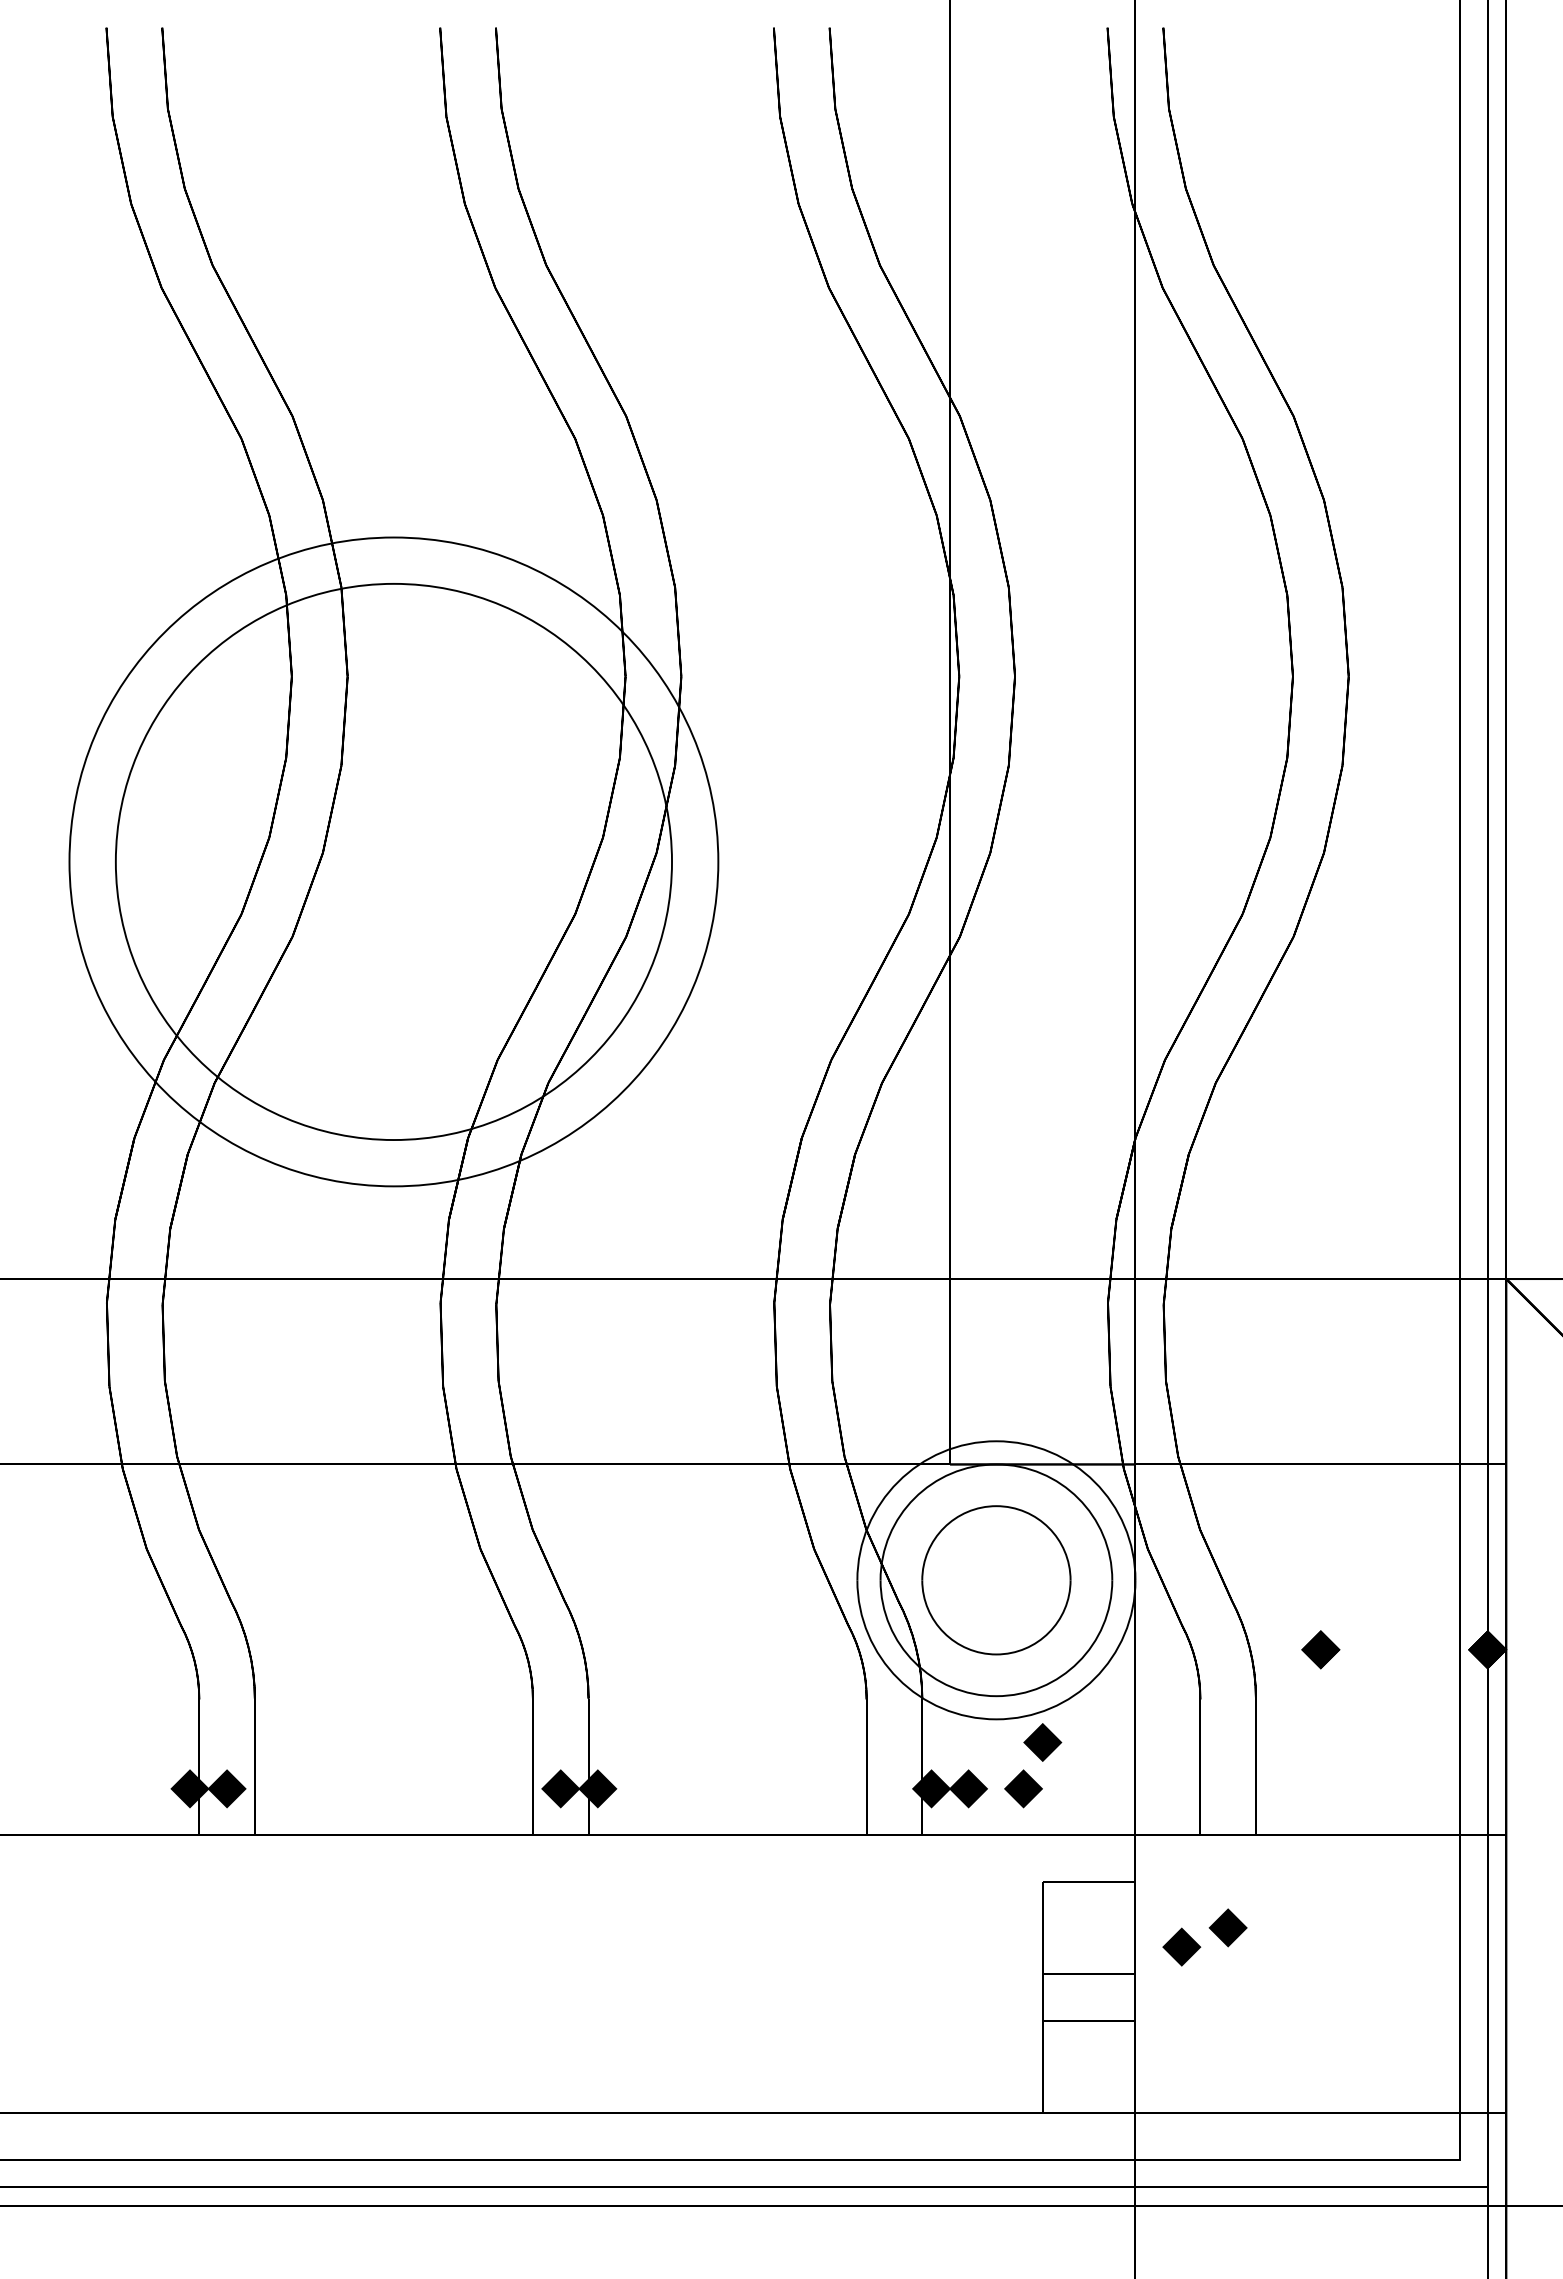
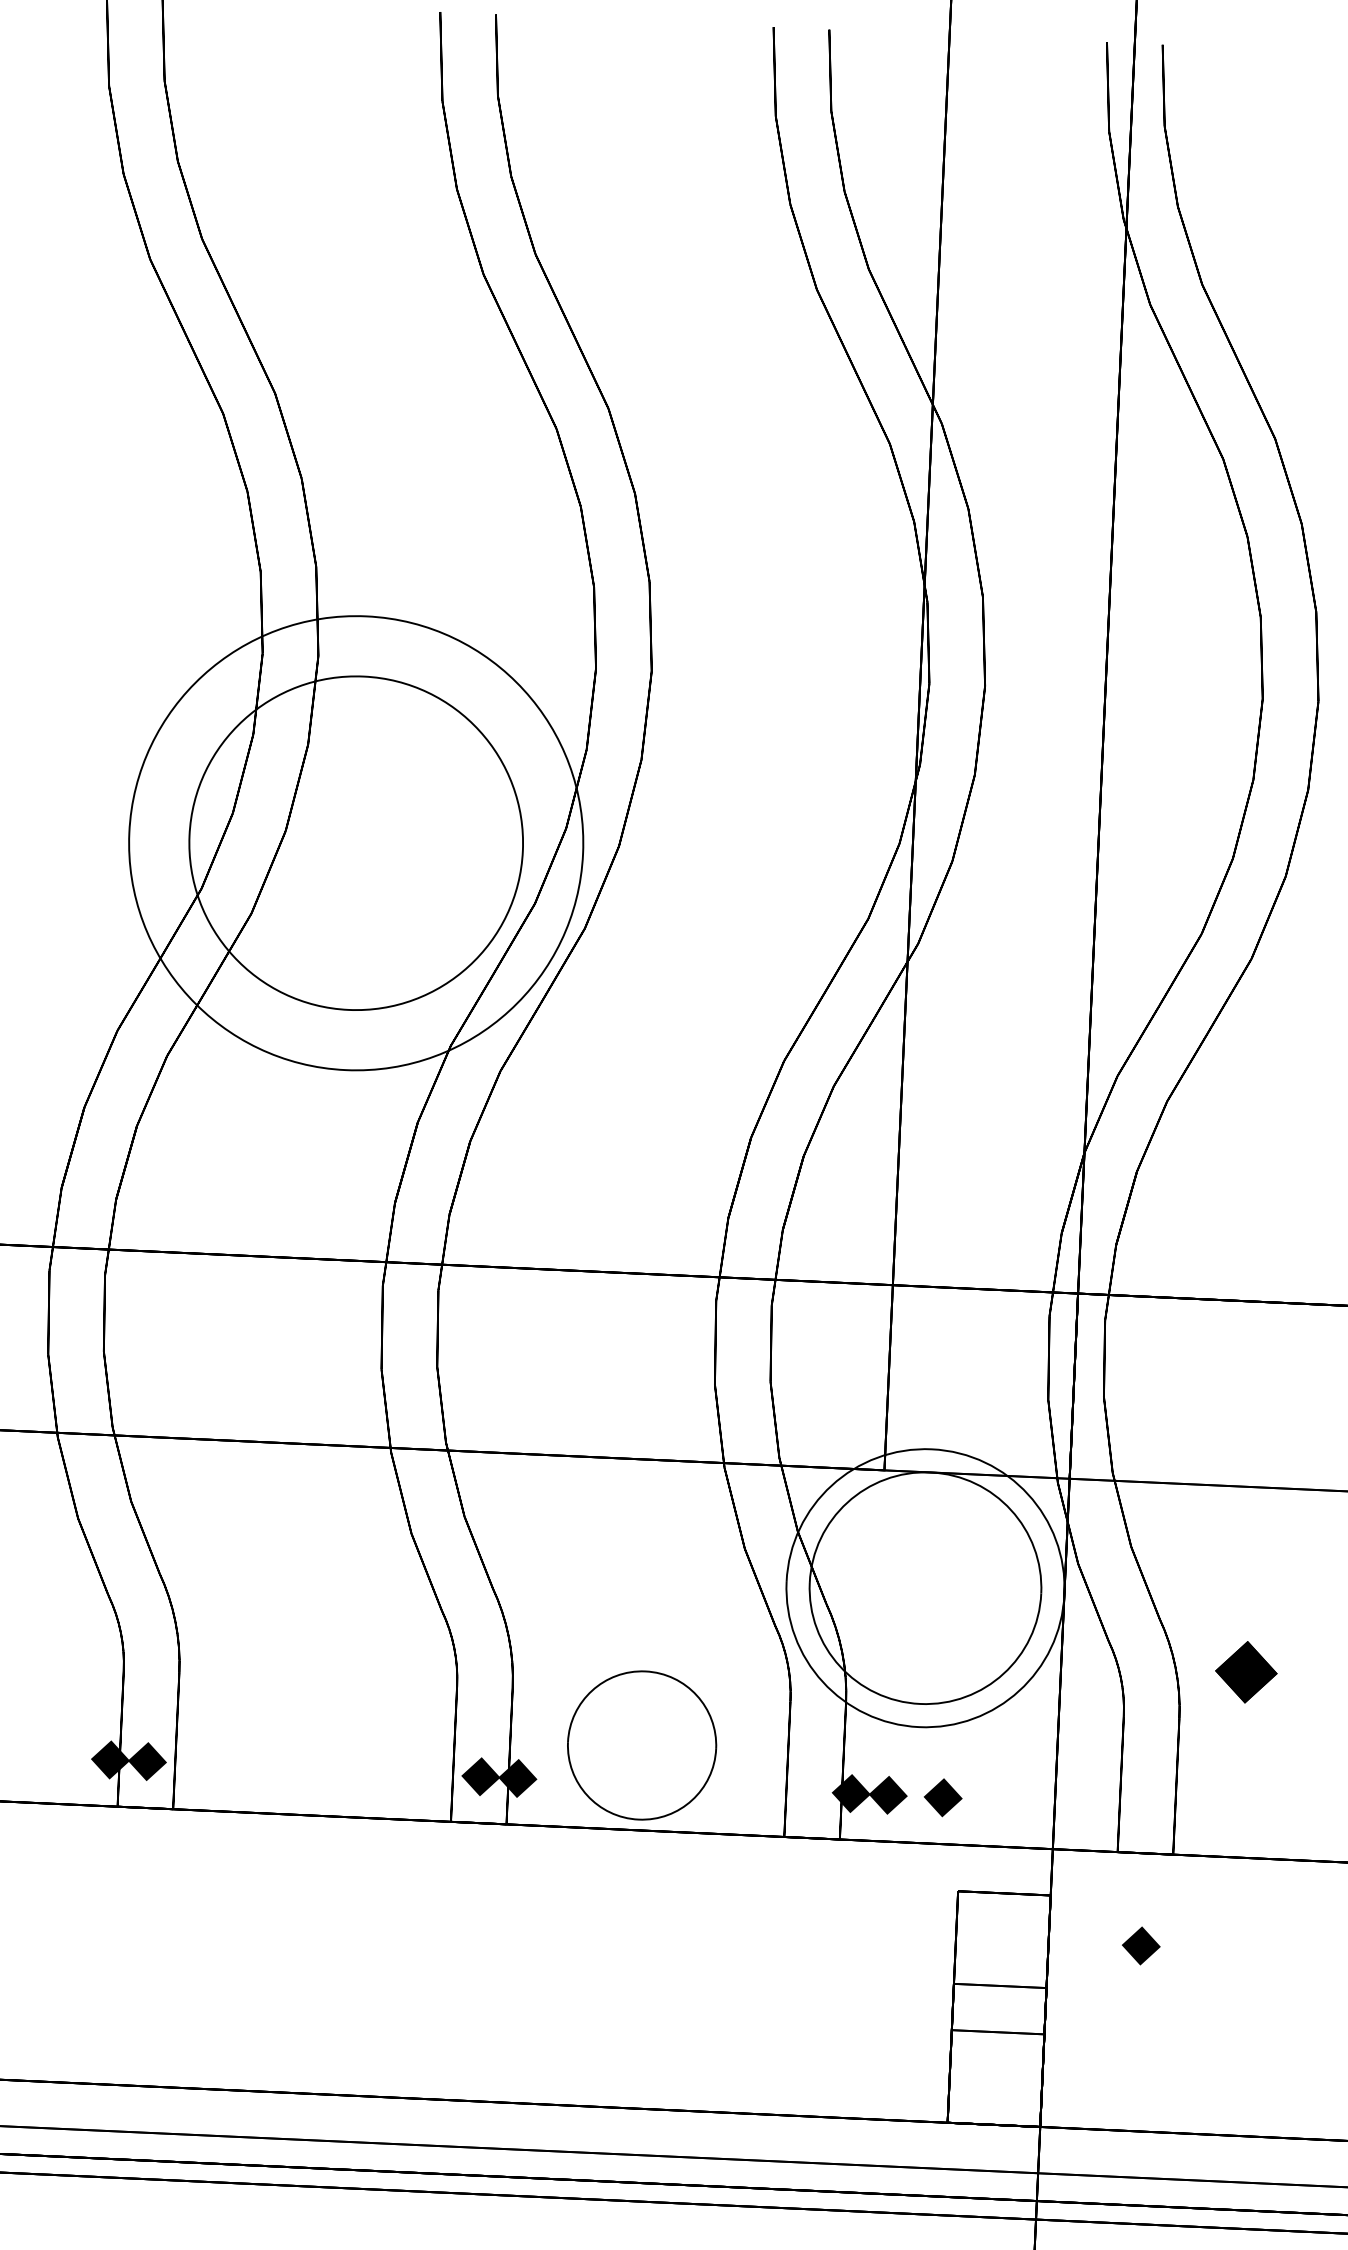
circle: (393, 861) -> (355, 842), size x0.6
circle: (393, 861) -> (355, 842), size x0.7
part: (996, 1580) -> (642, 1745), moved
part: (1320, 1649) -> (1246, 1672), size x1.6
part: (1042, 1742) -> (964, 1752), removed
part: (1181, 1946) -> (1093, 1962), removed

